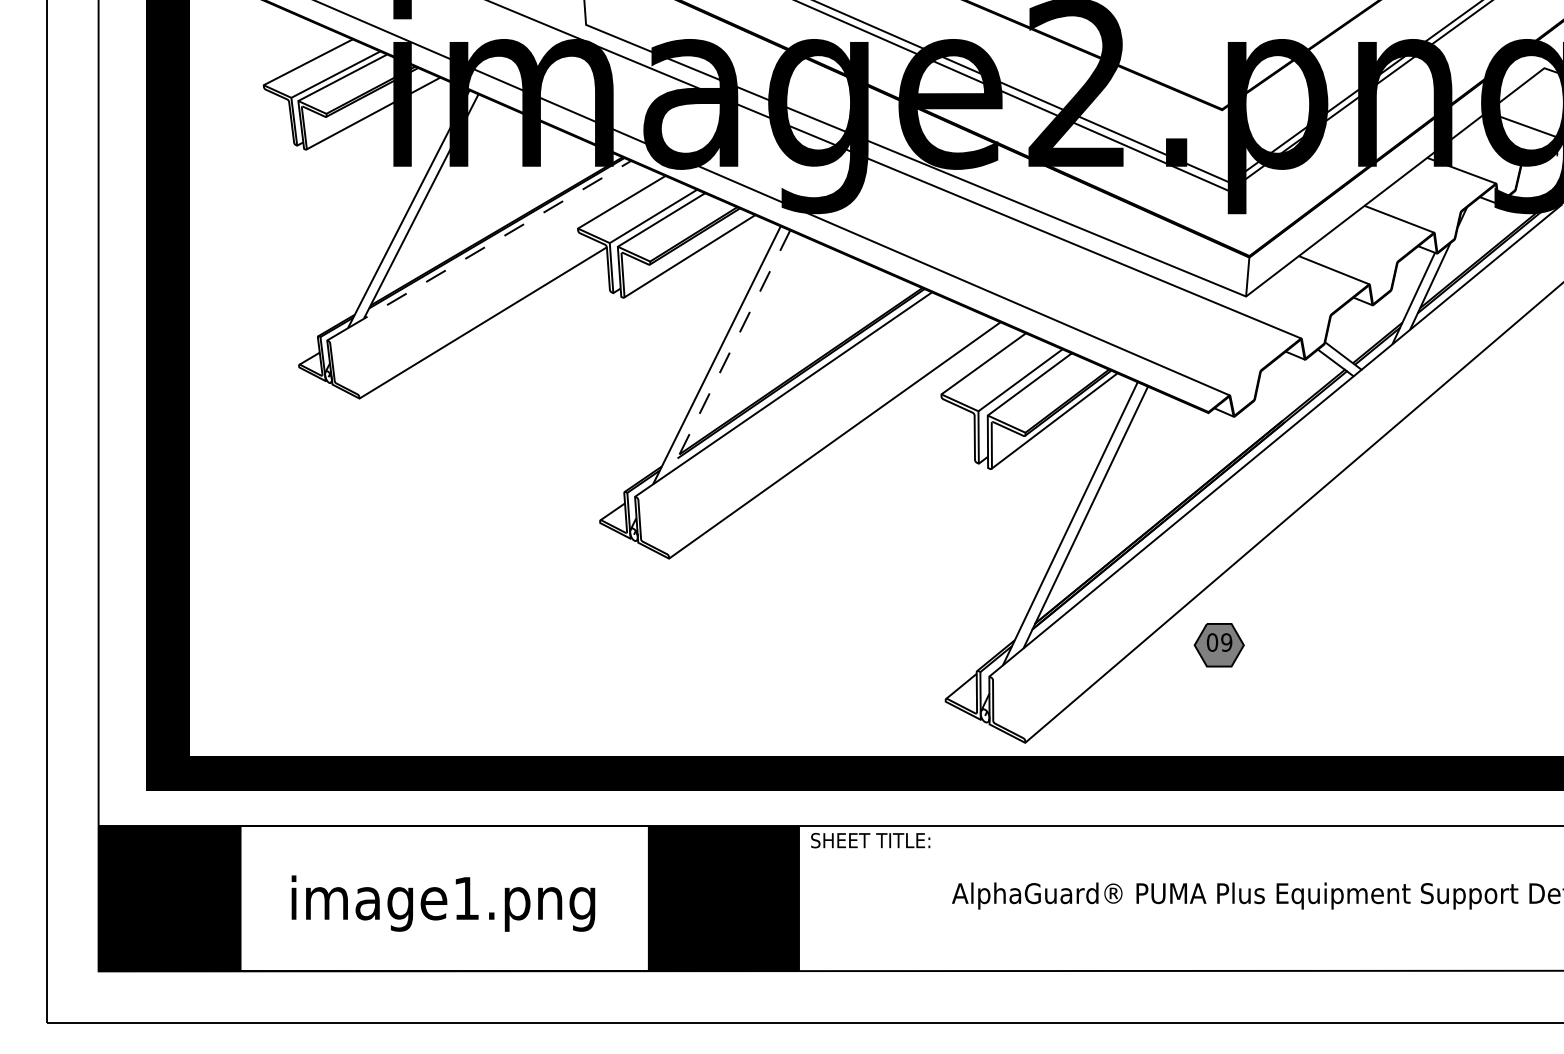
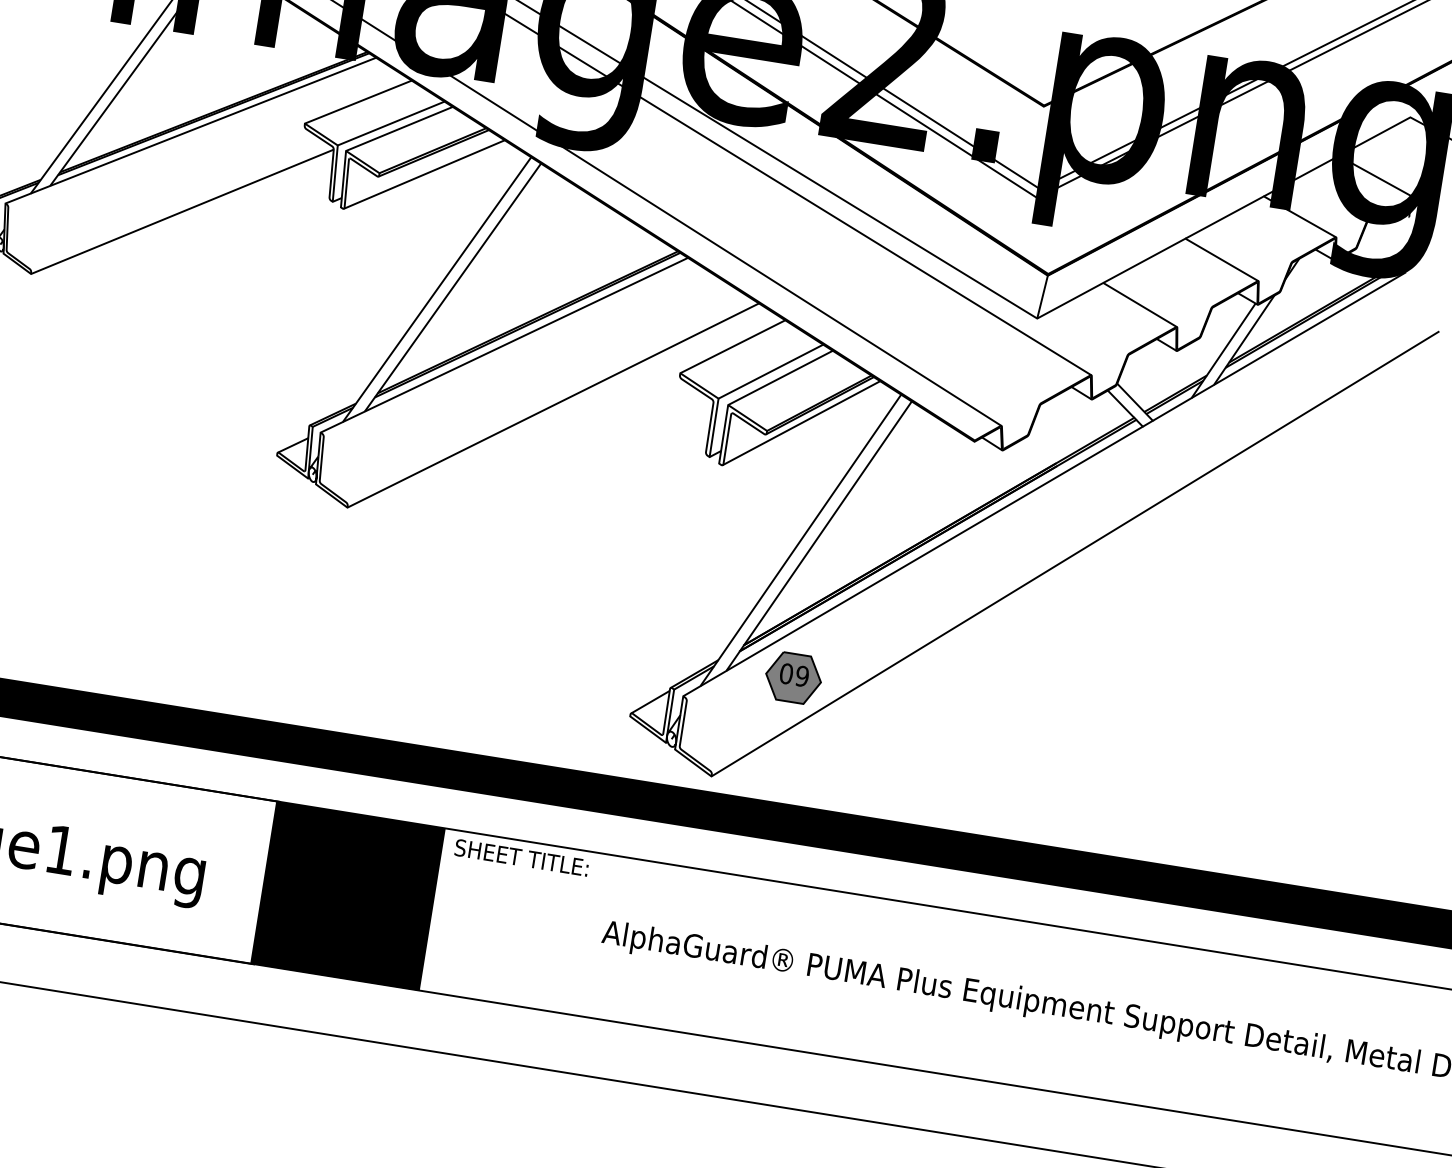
line: (489, 244) -> (203, 125), dashed -> solid
line: (729, 353) -> (451, 289), dashed -> solid
part: (1218, 645) -> (792, 678), moved

